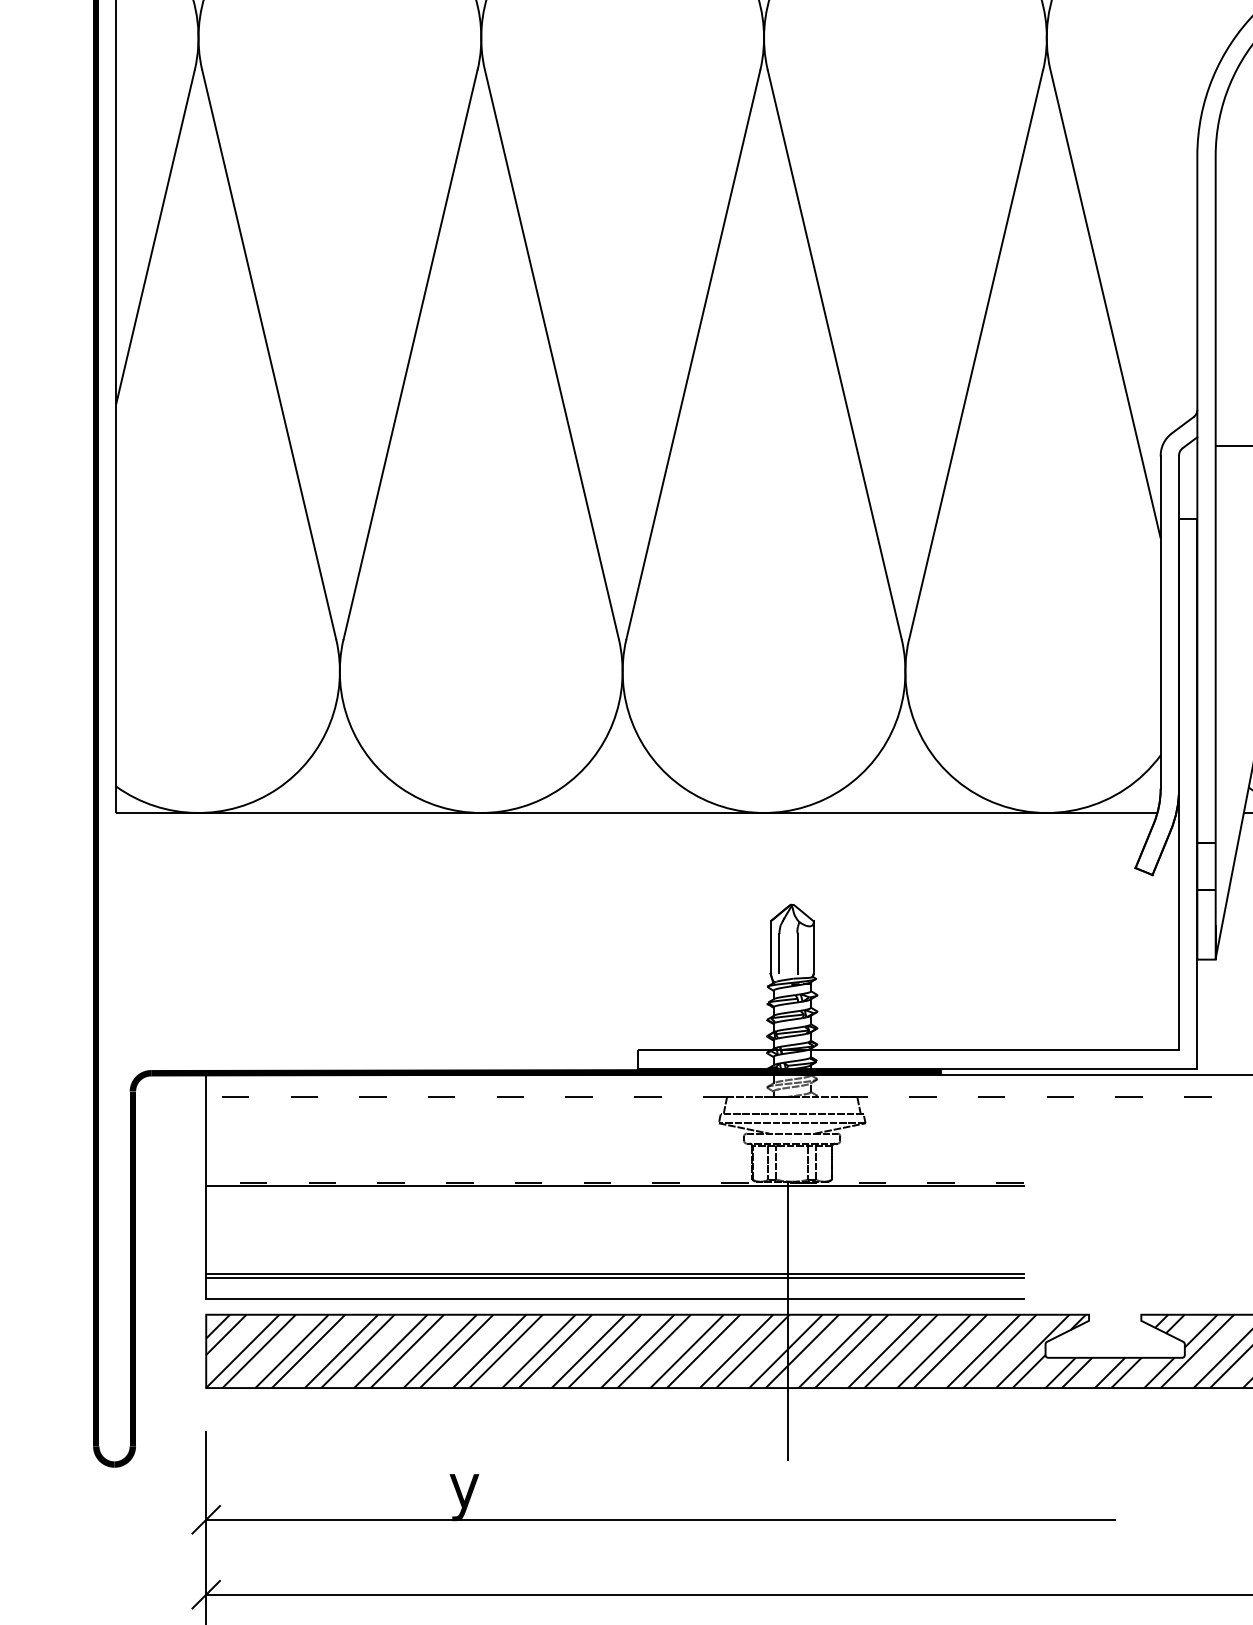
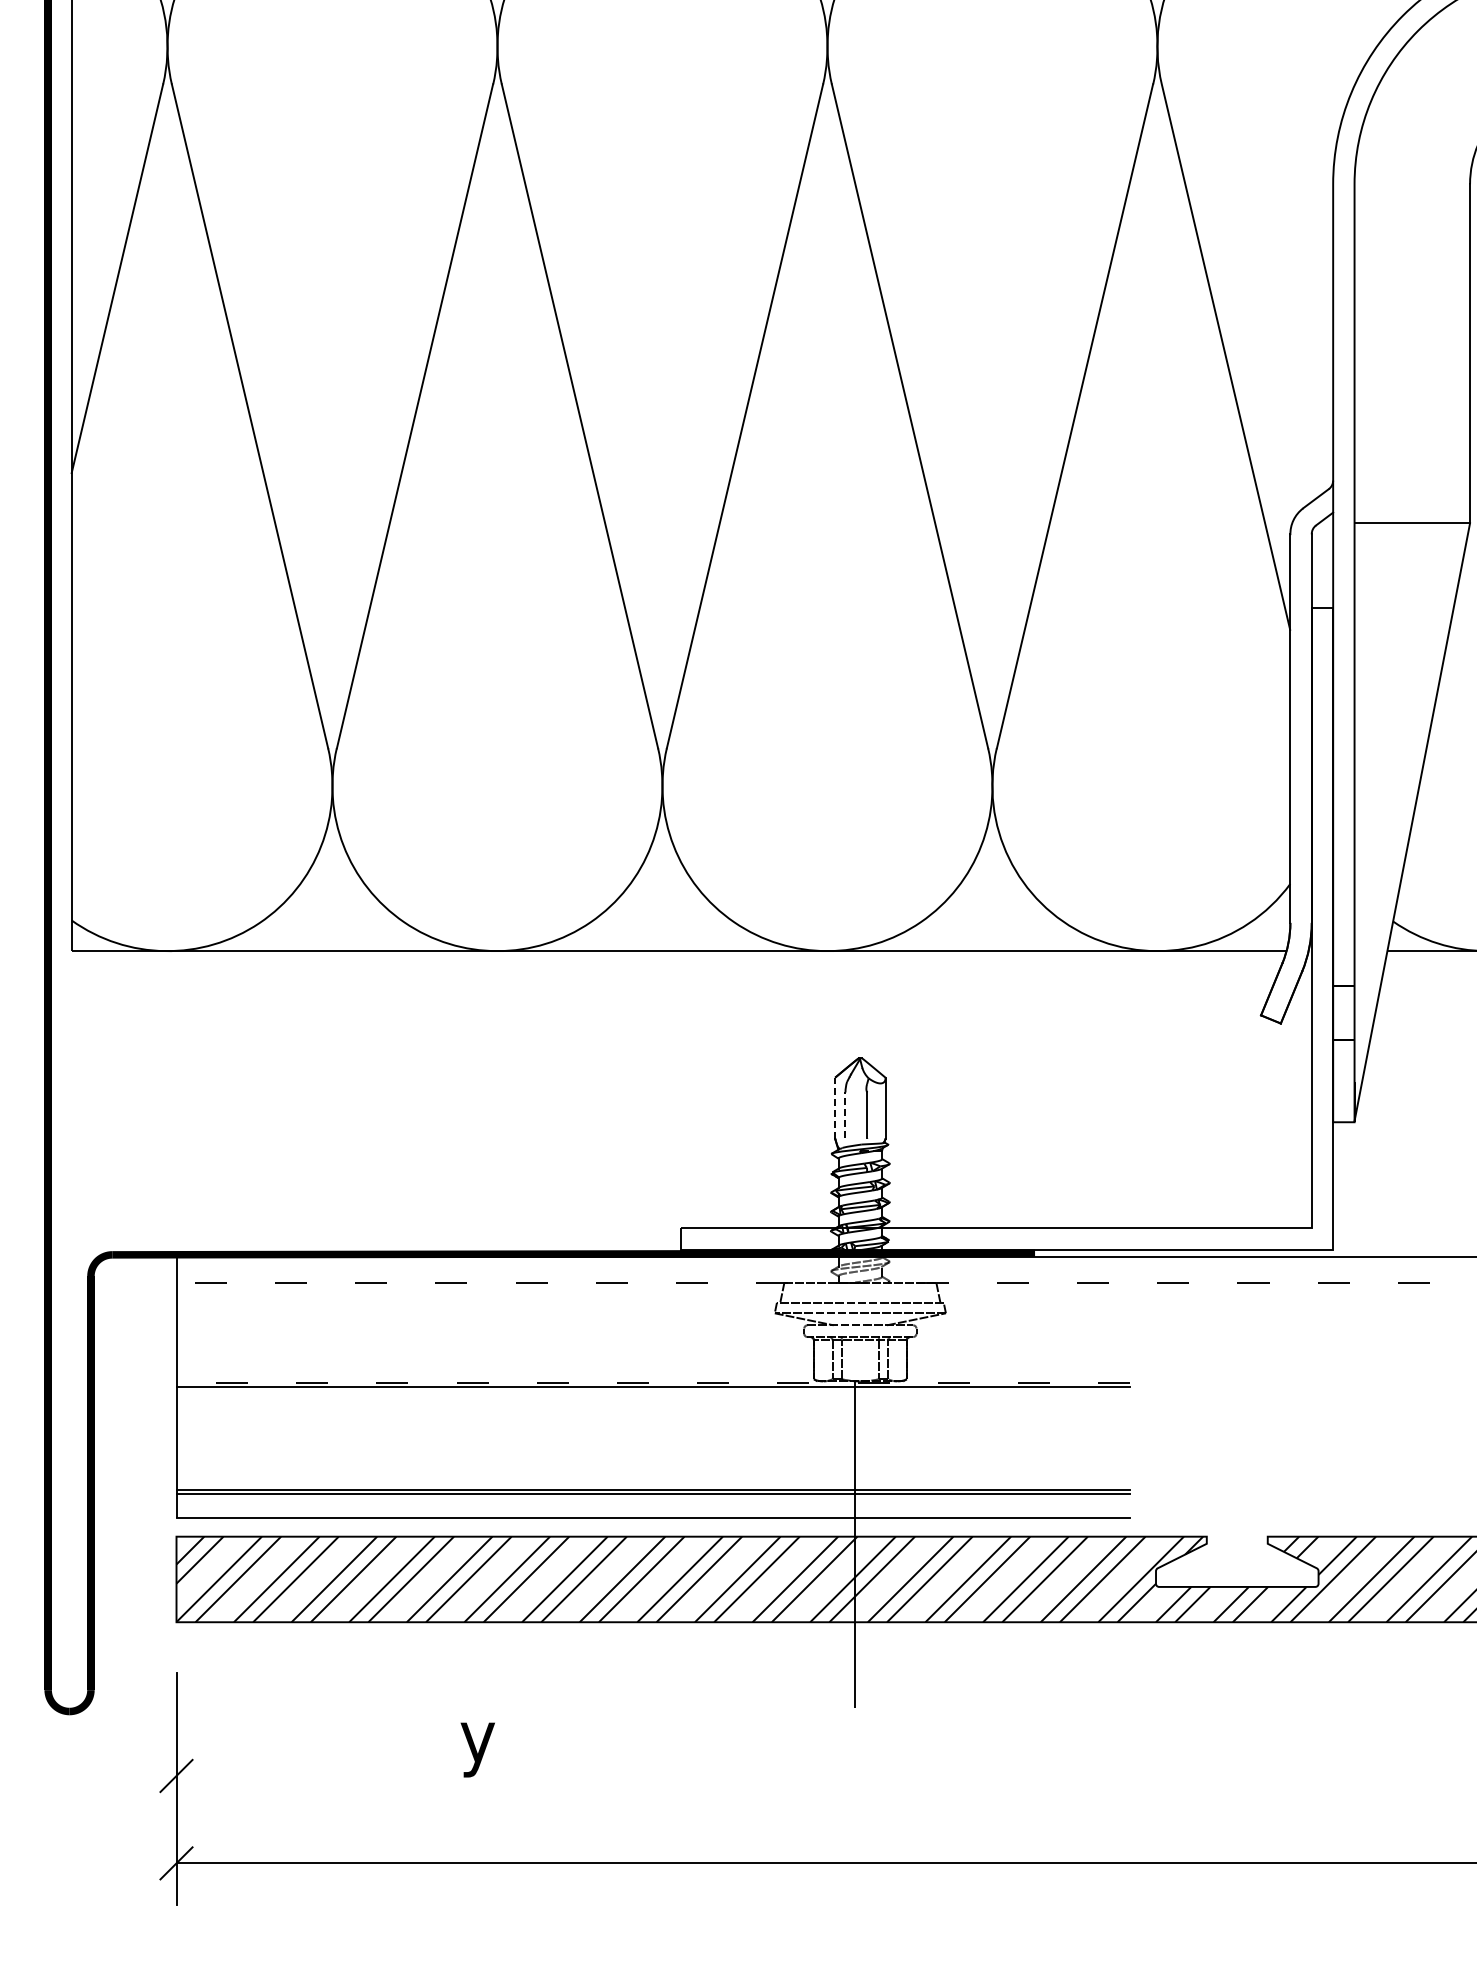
line: (770, 946) -> (835, 1107), solid -> dashed
line: (779, 953) -> (845, 1115), solid -> dashed
line: (660, 1519) -> (706, 1775), removed

